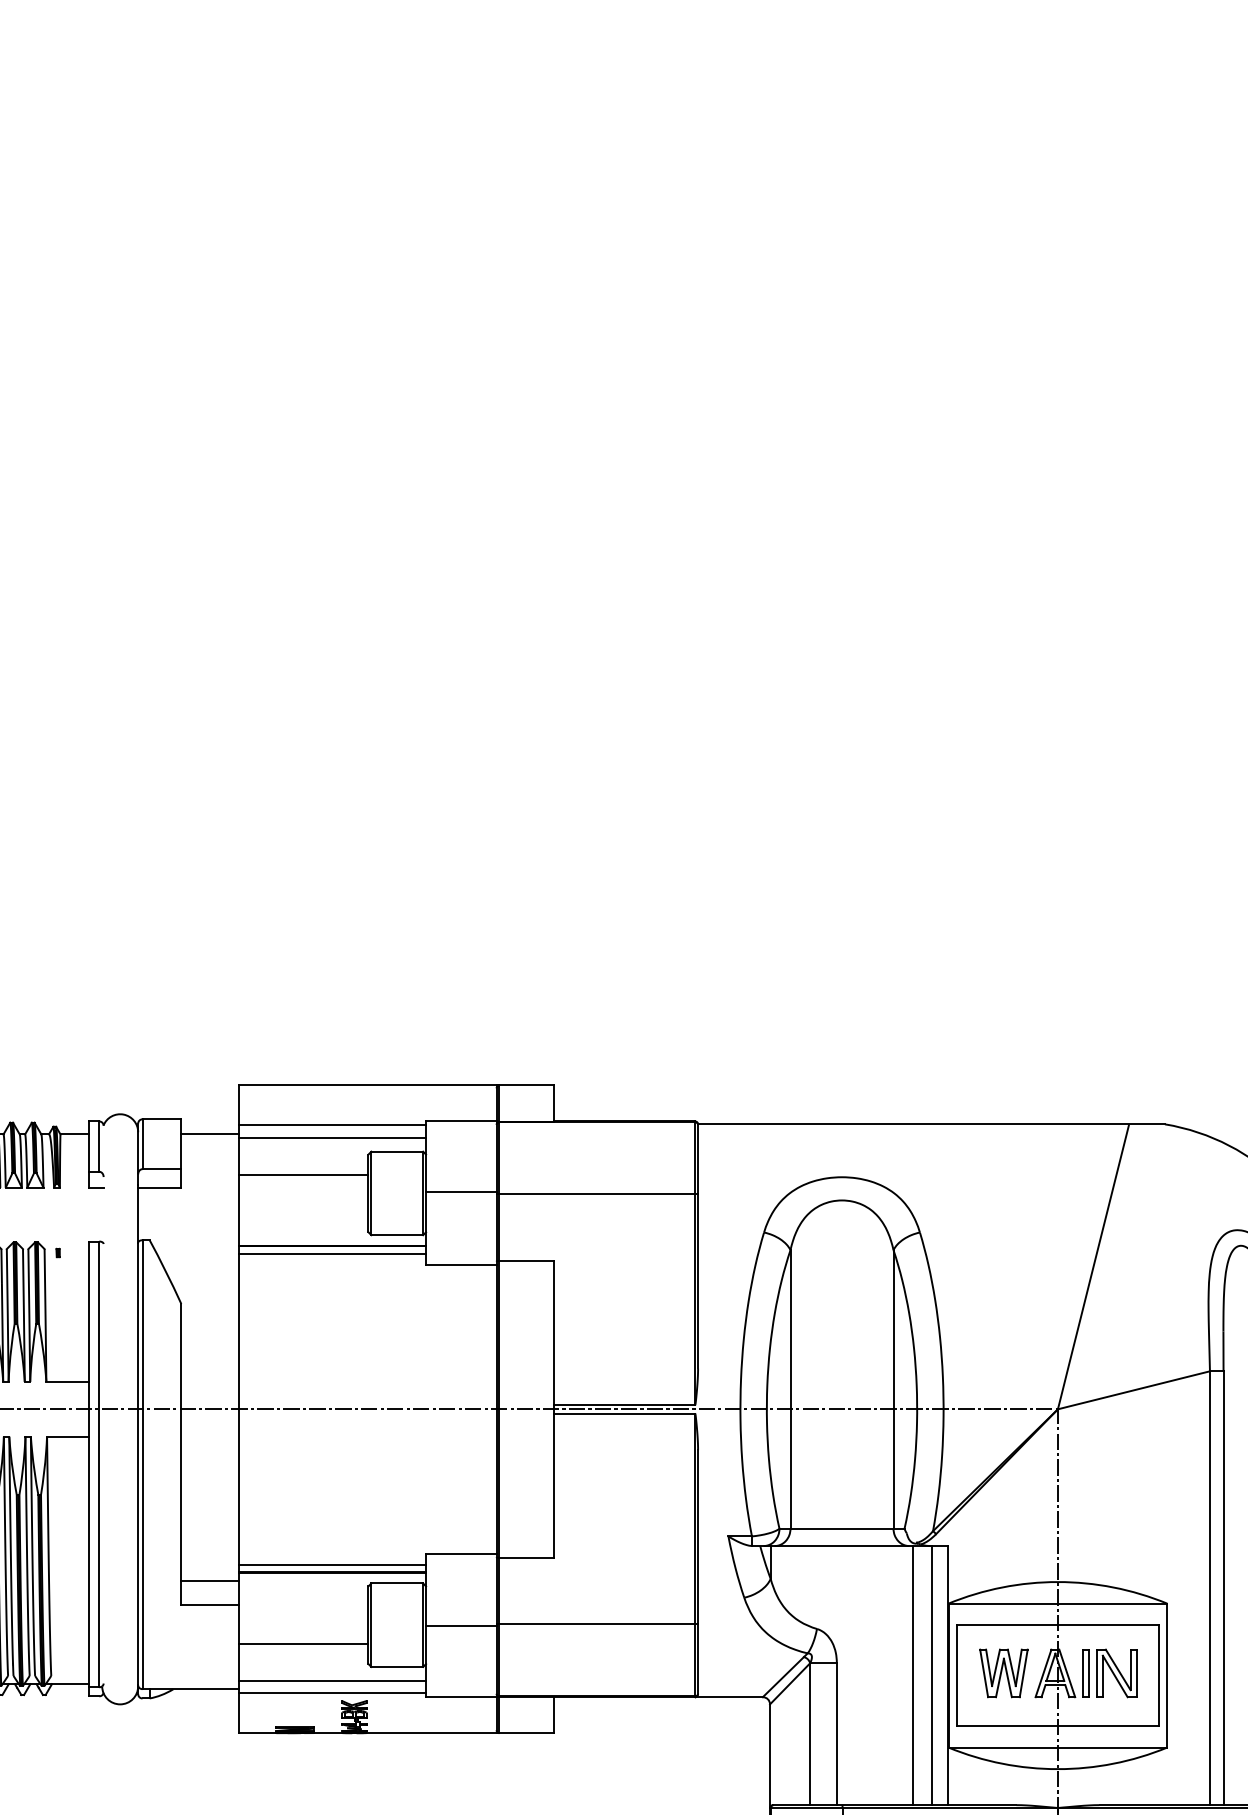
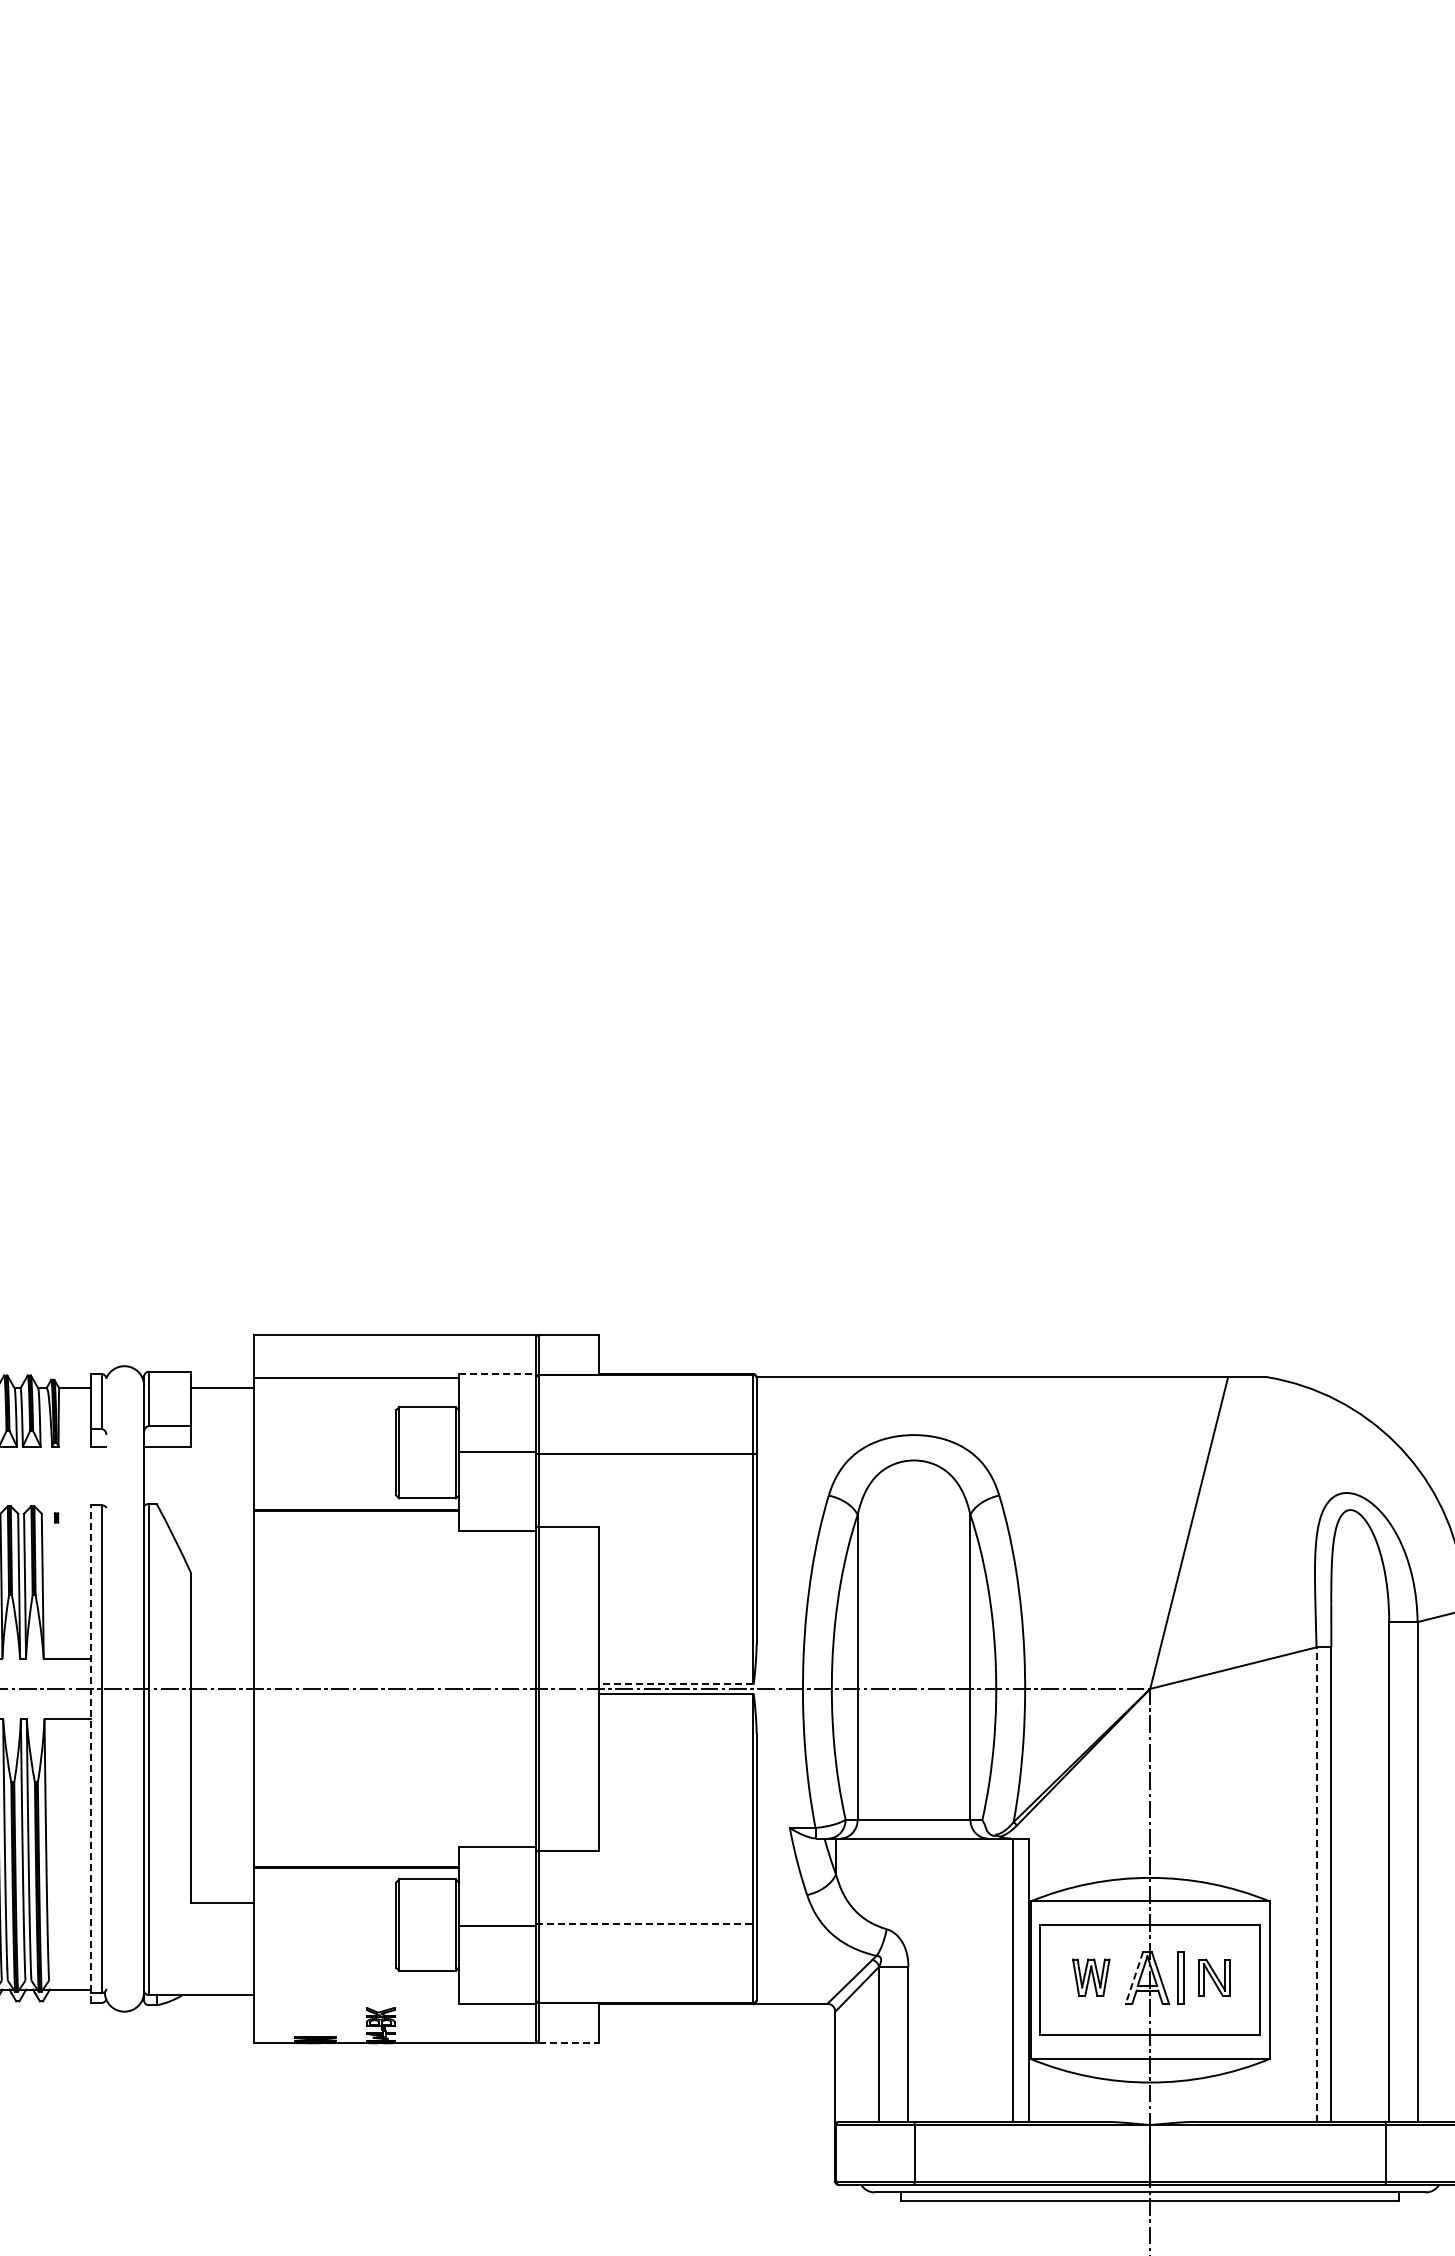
line: (461, 1121) -> (497, 1374), solid -> dashed
line: (332, 1137) -> (356, 1391), removed
line: (303, 1174) -> (325, 1432), removed
line: (332, 1253) -> (356, 1518), removed
line: (623, 1405) -> (675, 1684), solid -> dashed
line: (89, 1469) -> (90, 1754), solid -> dashed
line: (332, 1564) -> (356, 1858), removed
line: (209, 1581) -> (222, 1877), removed
line: (1209, 1588) -> (1316, 1884), solid -> dashed
line: (597, 1624) -> (646, 1924), solid -> dashed
line: (303, 1643) -> (325, 1945), removed
part: (1004, 1673) -> (1091, 1977), size x0.7
part: (1116, 1673) -> (1214, 1977), size x0.7
line: (913, 1674) -> (992, 1979), removed
line: (1043, 1674) -> (1134, 1978), solid -> dashed
line: (332, 1681) -> (356, 1986), removed
line: (332, 1693) -> (356, 1999), removed
line: (527, 1733) -> (569, 2043), solid -> dashed

